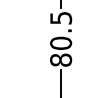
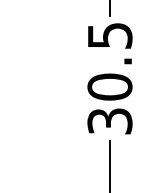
text: (61, 59) -> (110, 119), 80.5 -> 30.5

